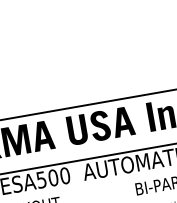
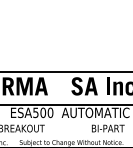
fill: (76, 130) -> (62, 86), removed

